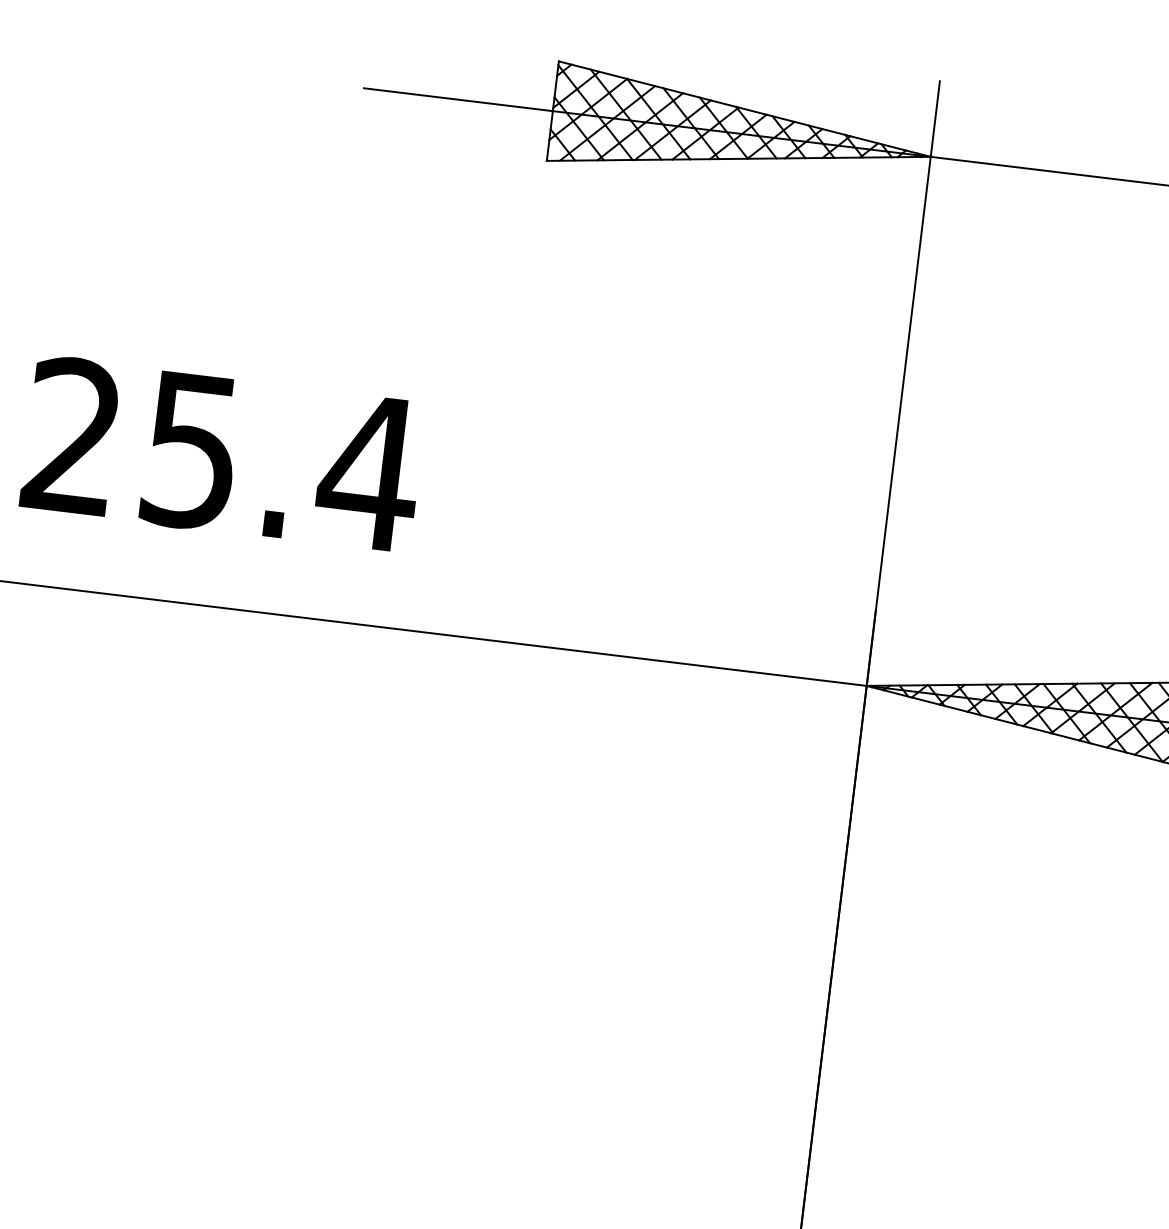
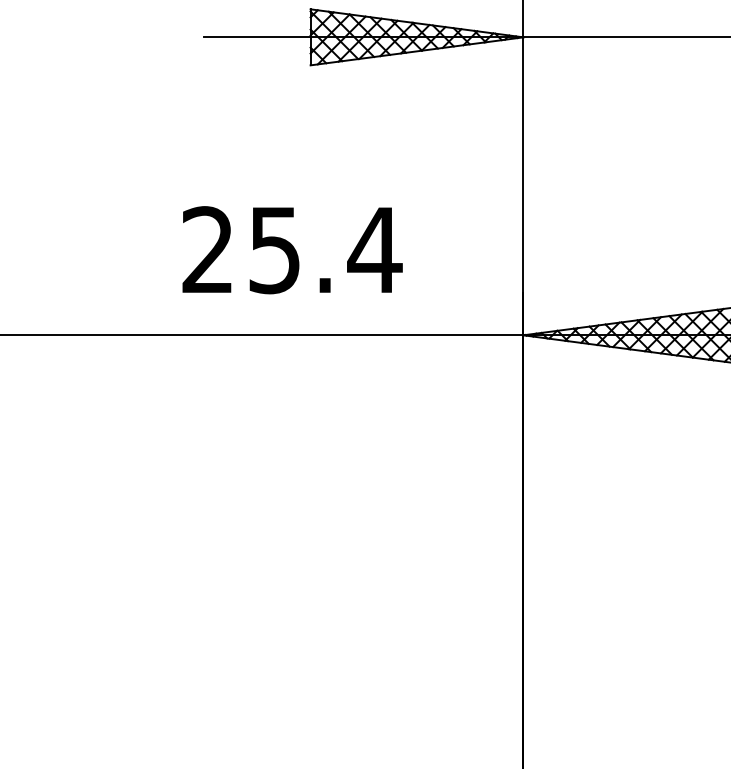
text: (222, 455) -> (292, 250), moved

